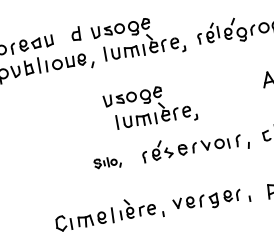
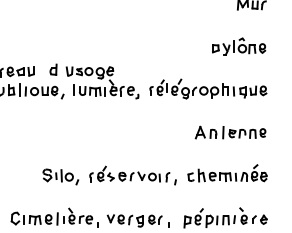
part: (150, 107) -> (102, 138), removed
part: (107, 162) -> (60, 176), size x1.67

